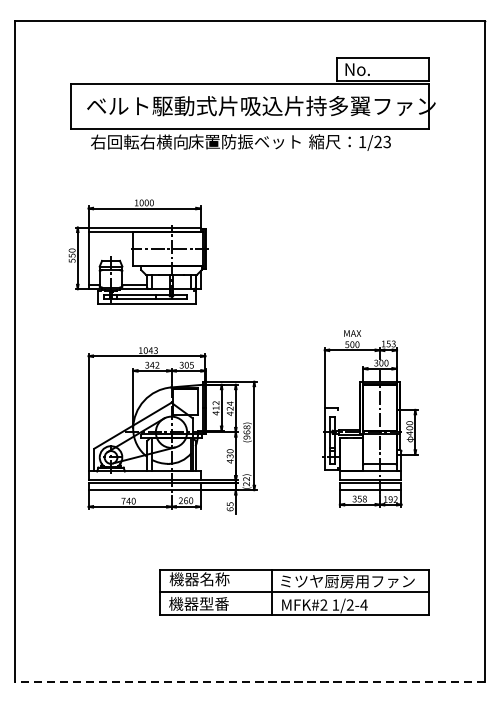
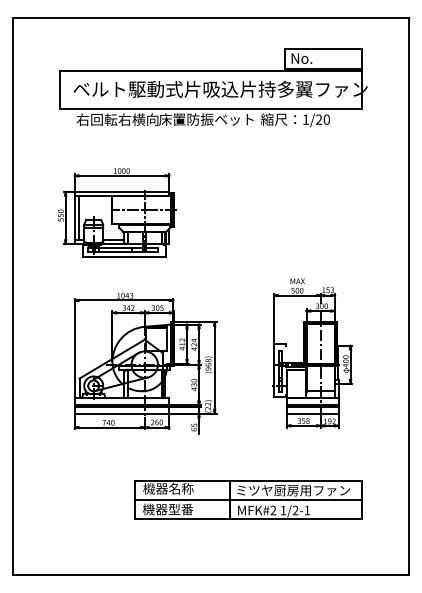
text: (386, 141) -> (326, 119), 1/23 -> 1/20
line: (93, 257) -> (78, 217), added
text: (364, 605) -> (307, 510), 1/2-4 -> 1/2-1
line: (249, 682) -> (210, 575), dashed -> solid

